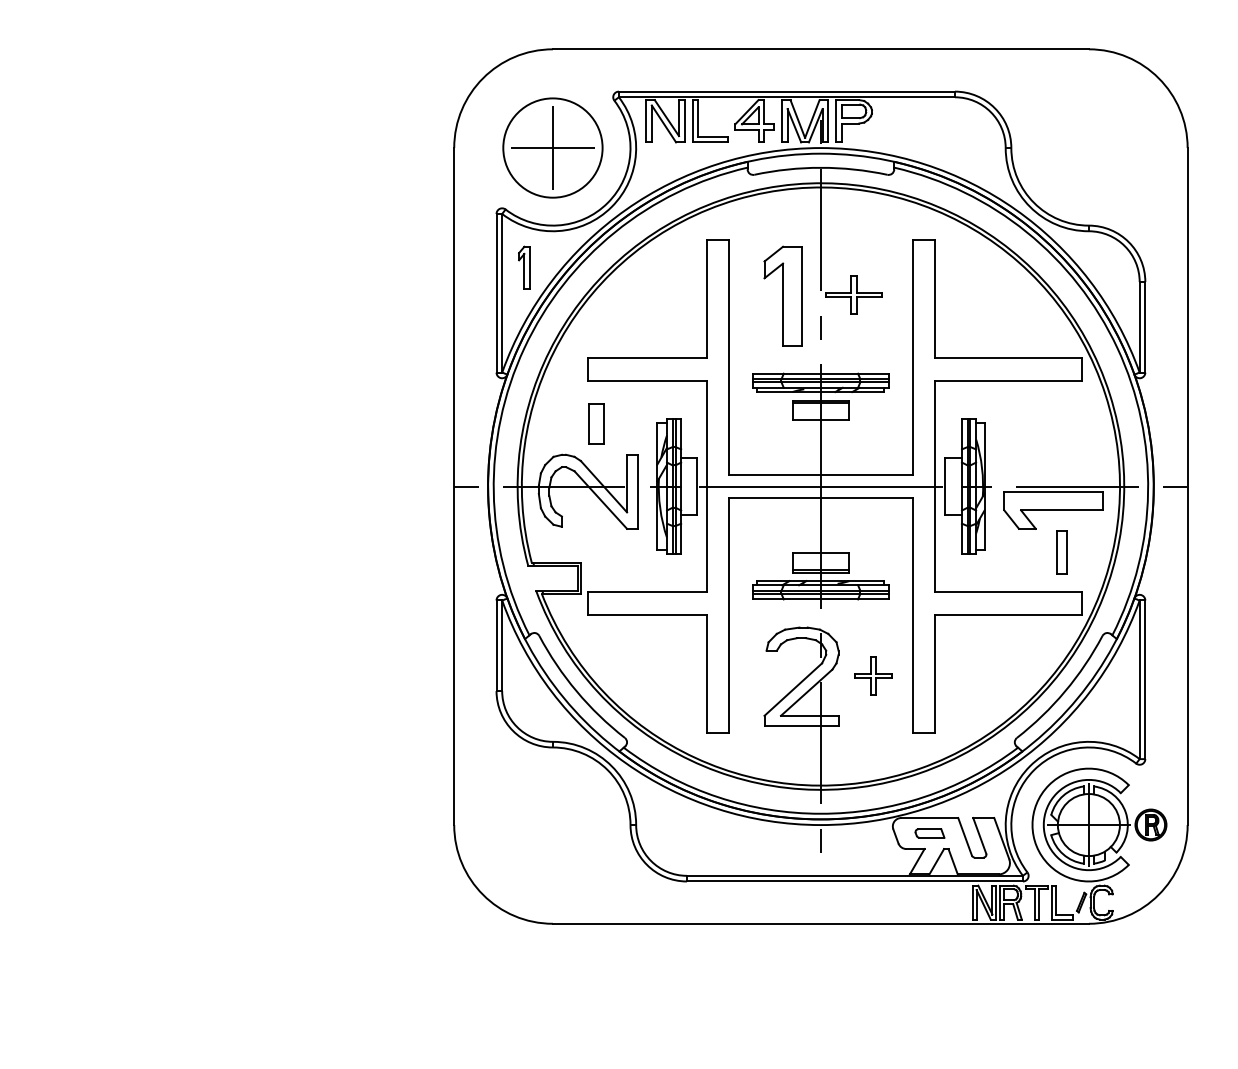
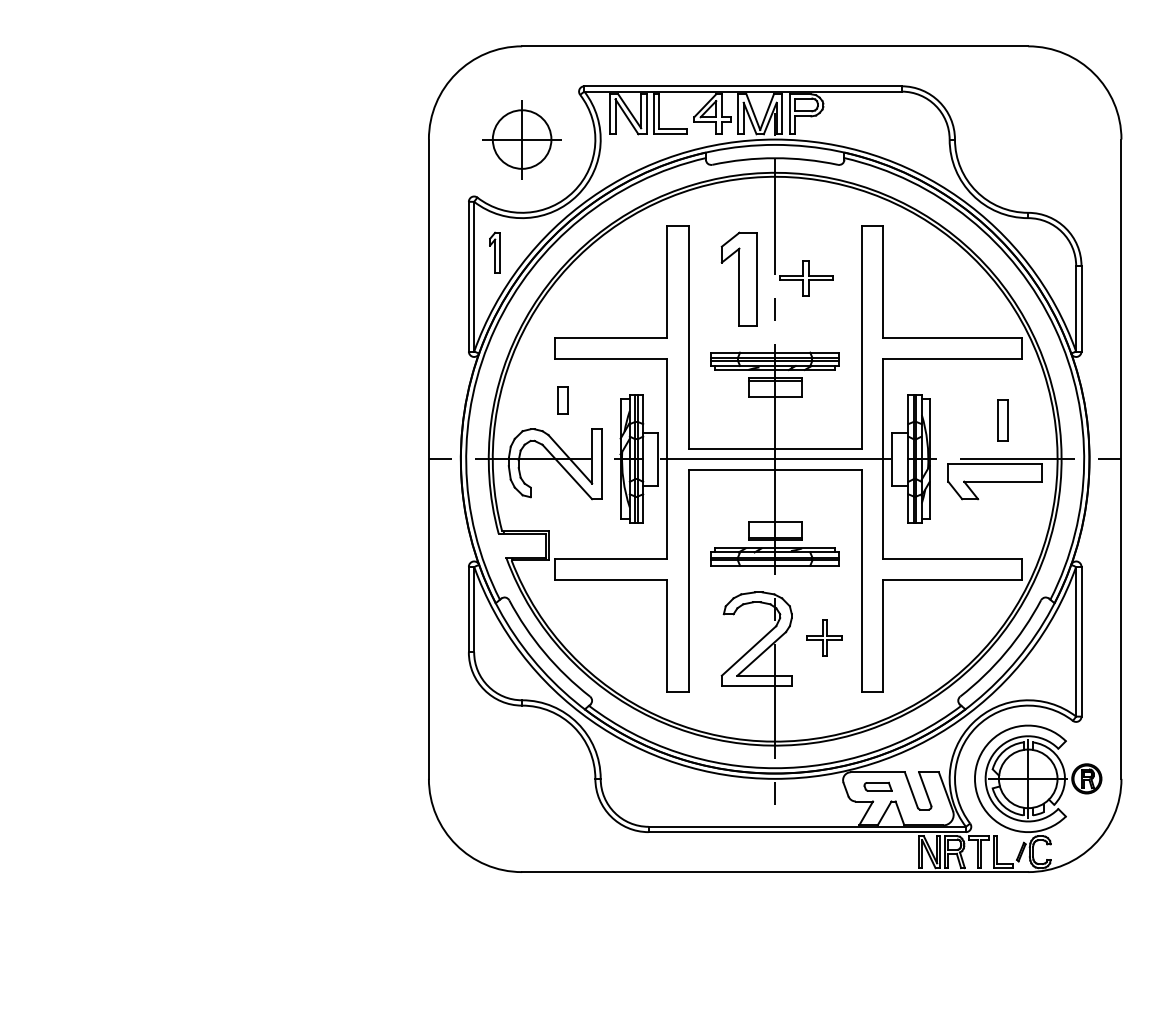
circle: (552, 148) -> (521, 140), size x0.62
part: (596, 423) -> (563, 399), size x0.71
part: (1061, 552) -> (1002, 420), moved

